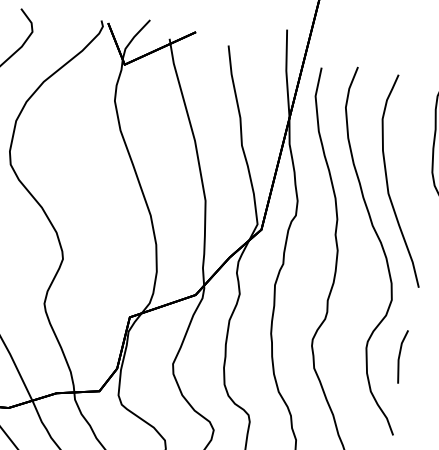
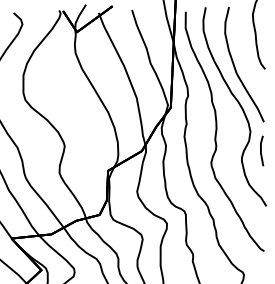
line: (400, 355) -> (261, 150), moved

